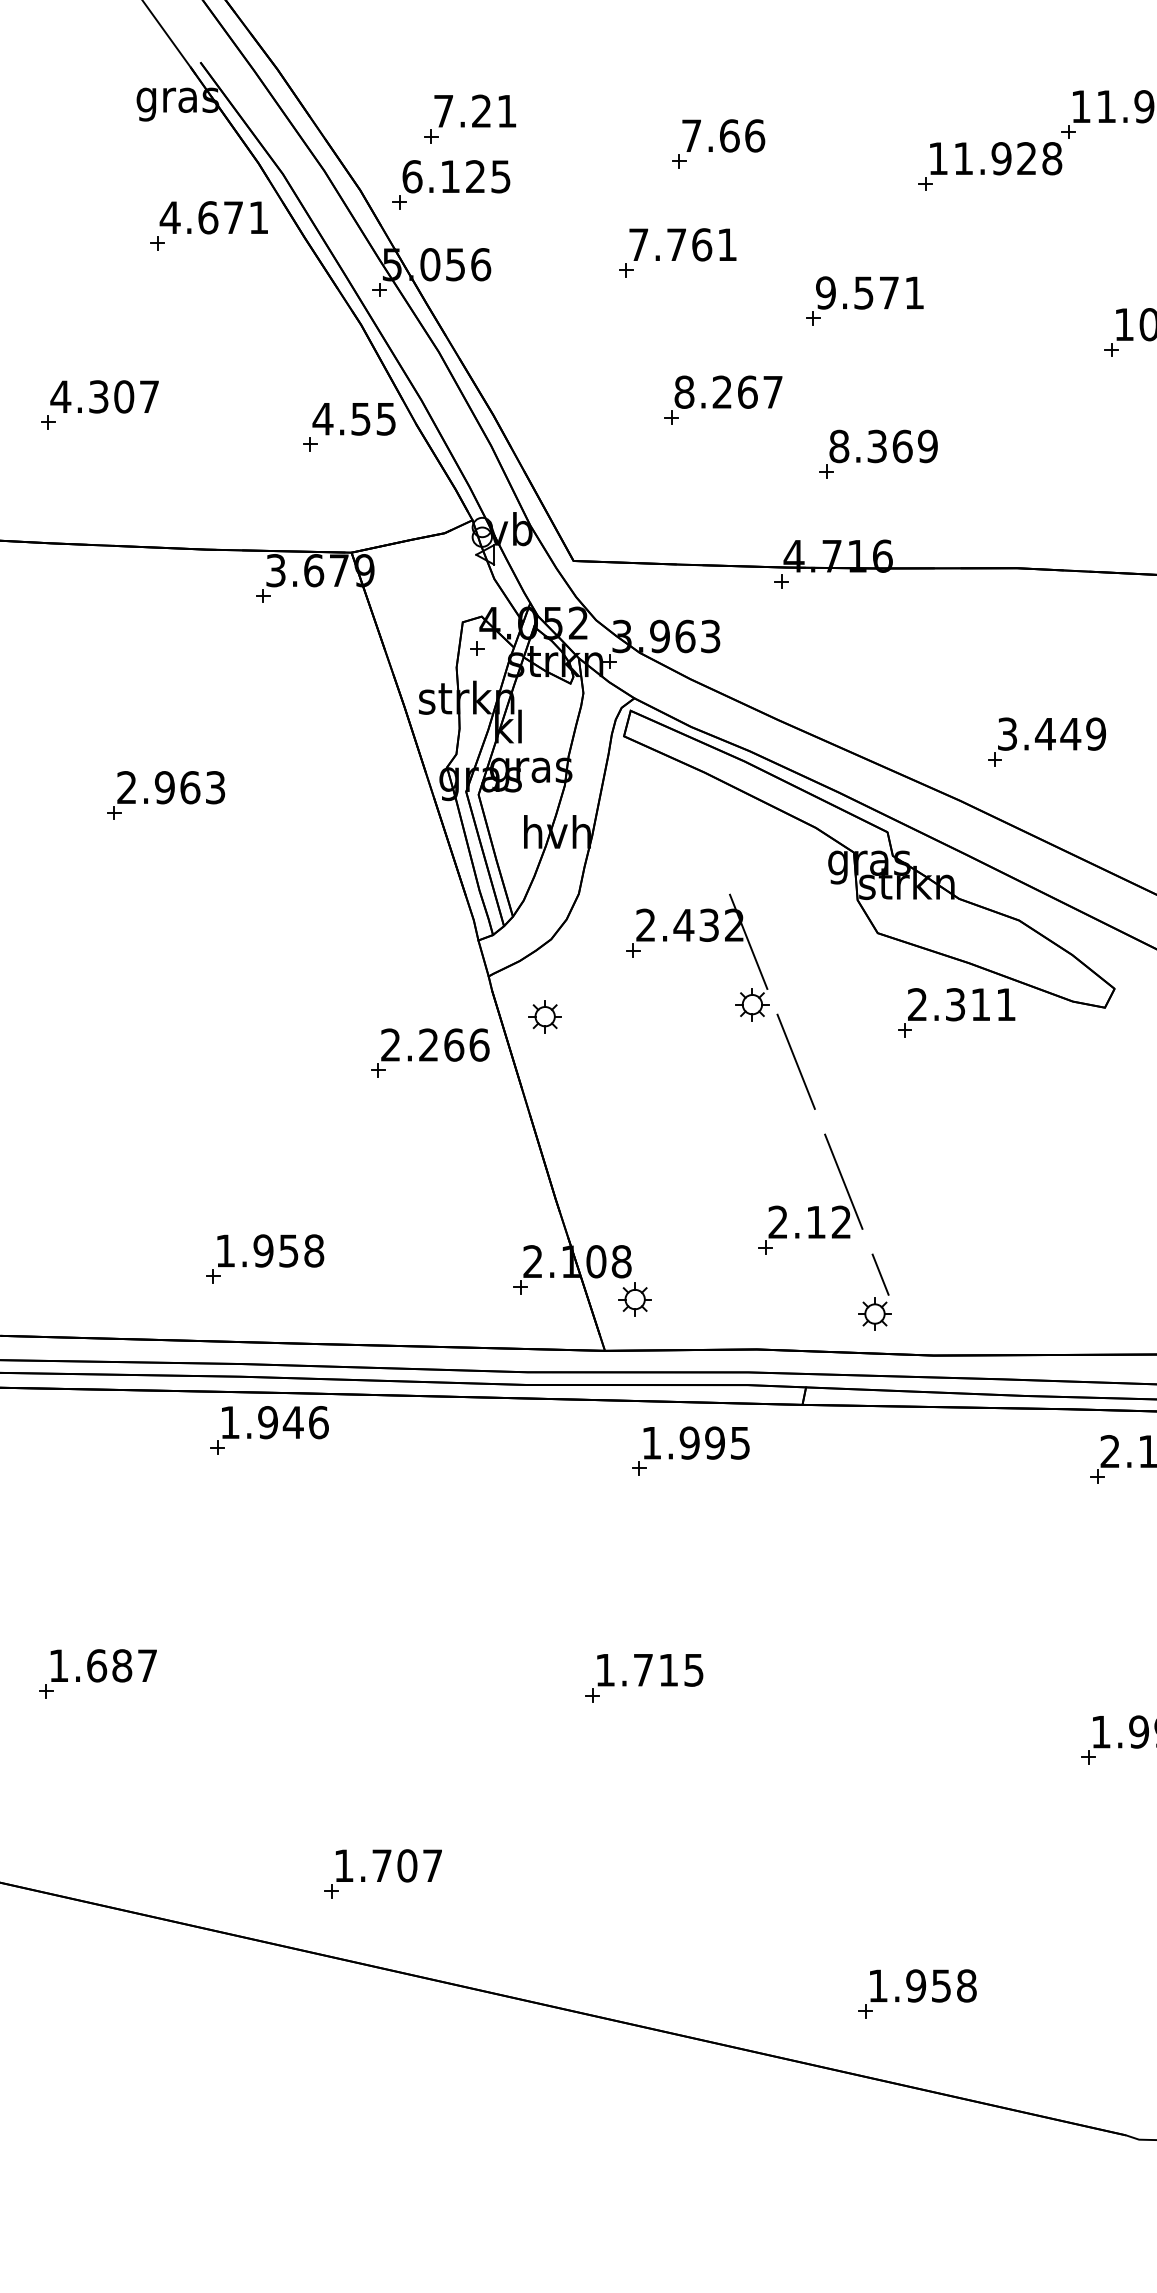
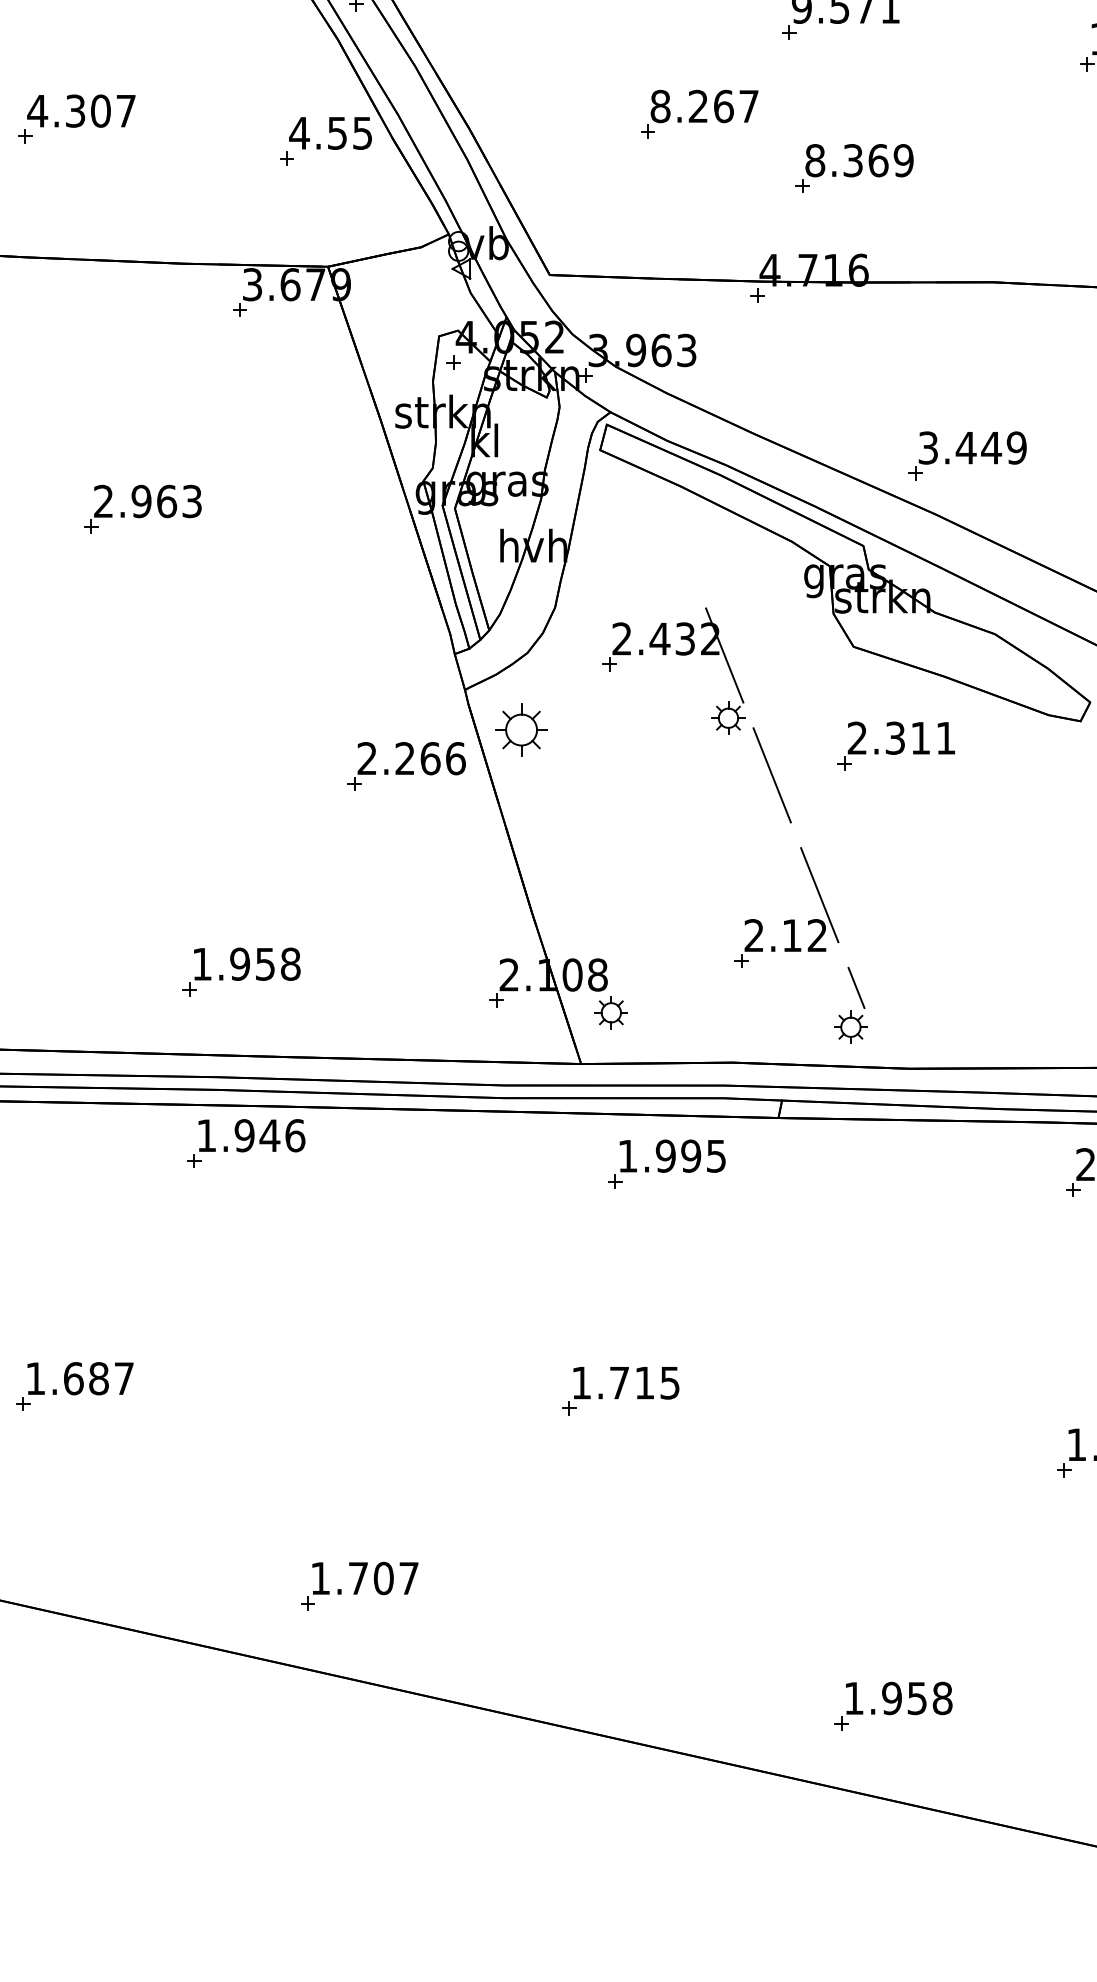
part: (1046, 741) -> (967, 455), moved
part: (956, 1012) -> (896, 746), moved
part: (544, 1016) -> (520, 730), size x1.6

